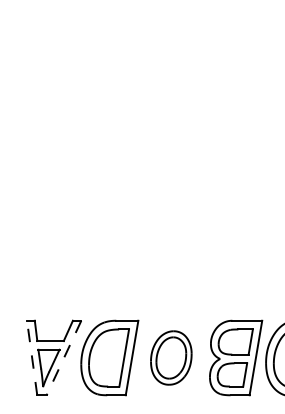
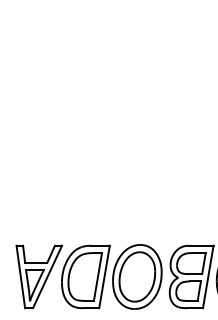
part: (171, 357) -> (137, 276), size x1.43
line: (32, 358) -> (21, 277), dashed -> solid
line: (63, 358) -> (47, 277), dashed -> solid

